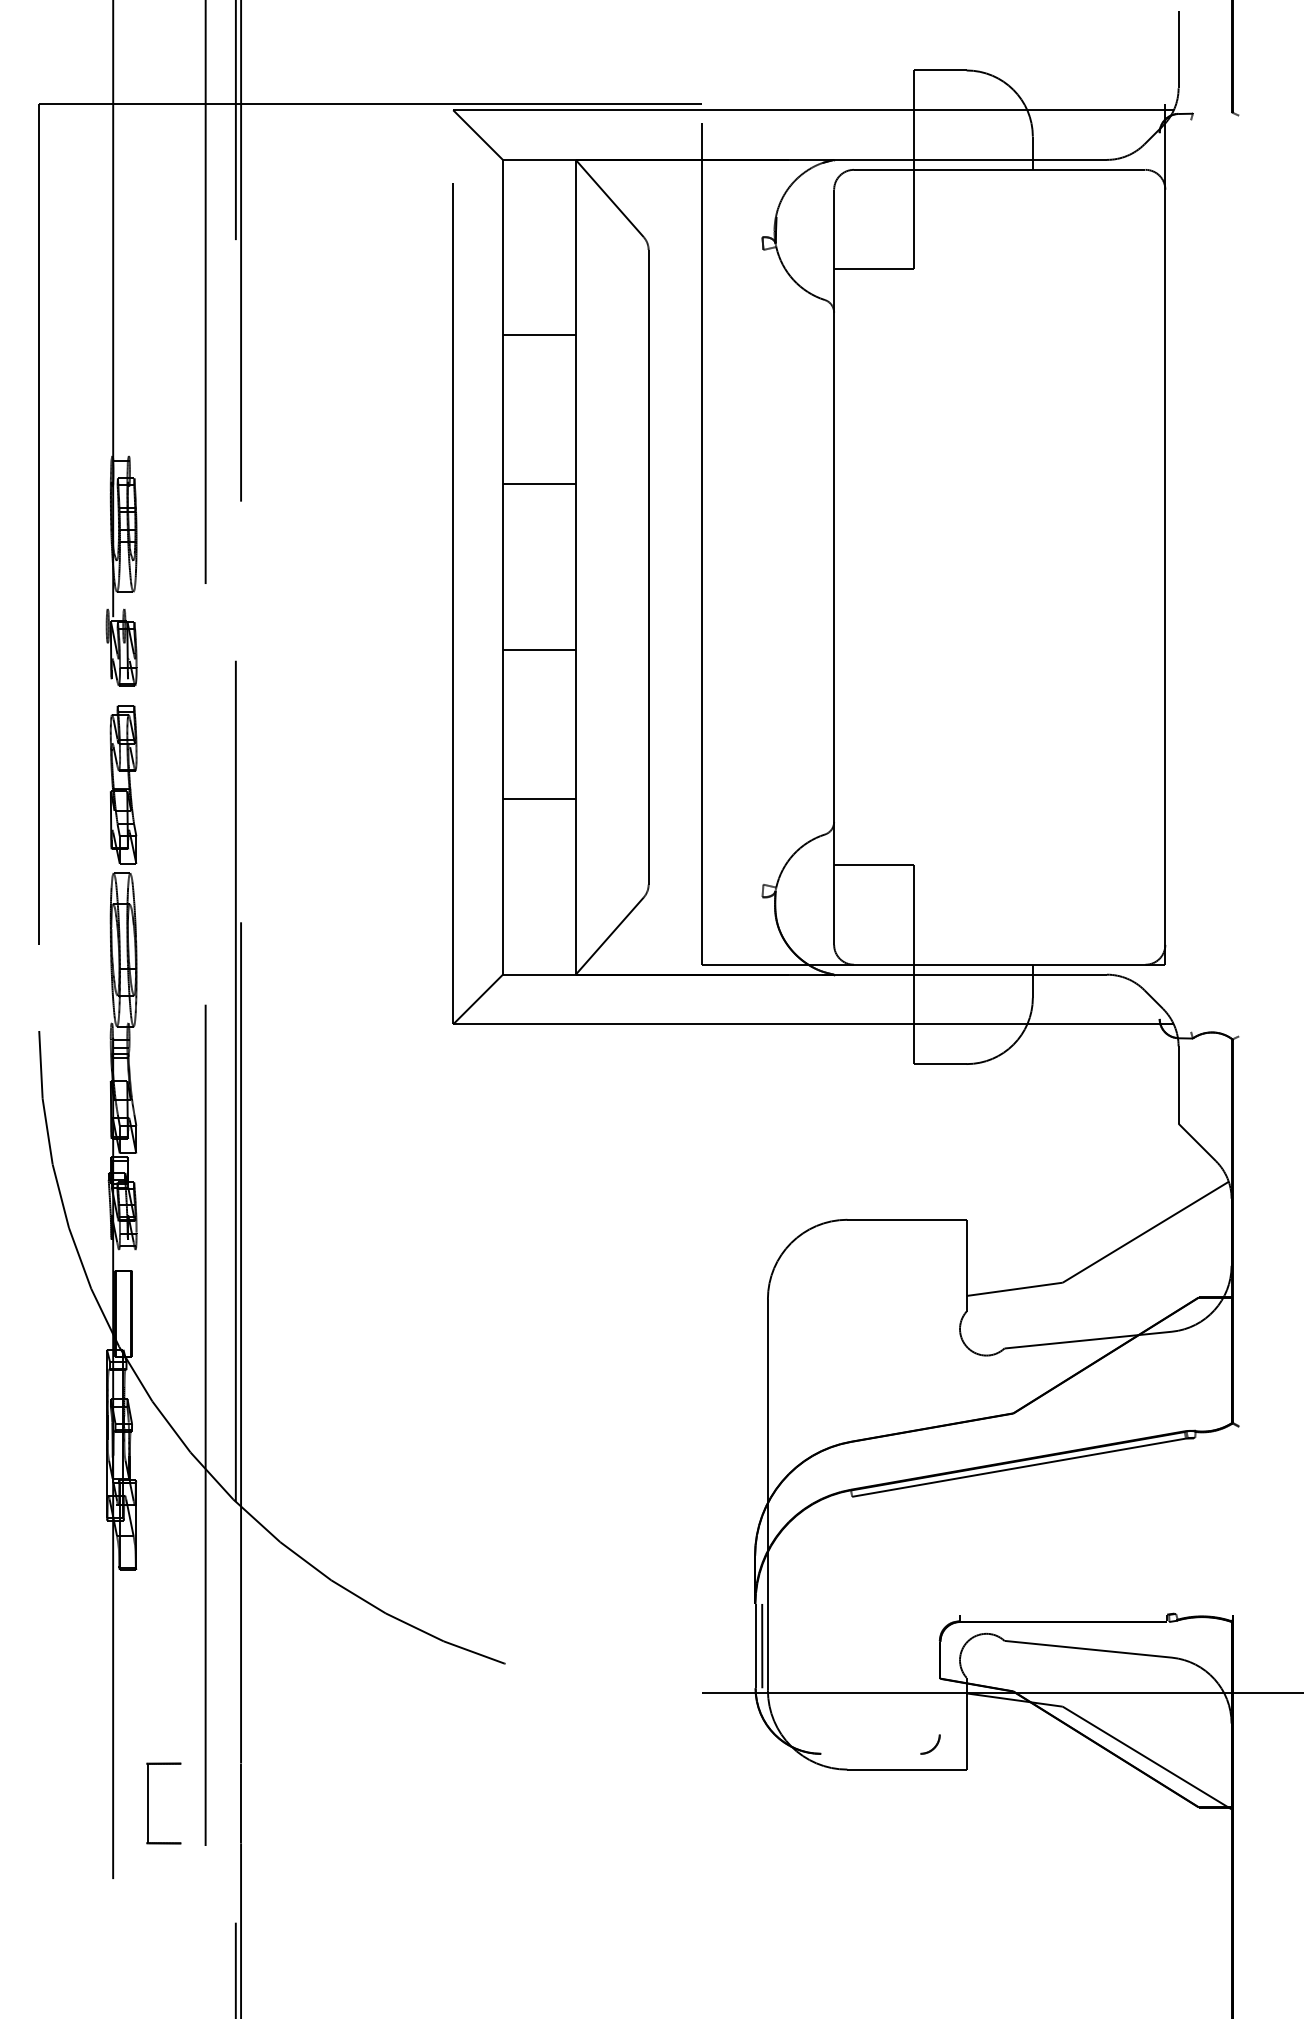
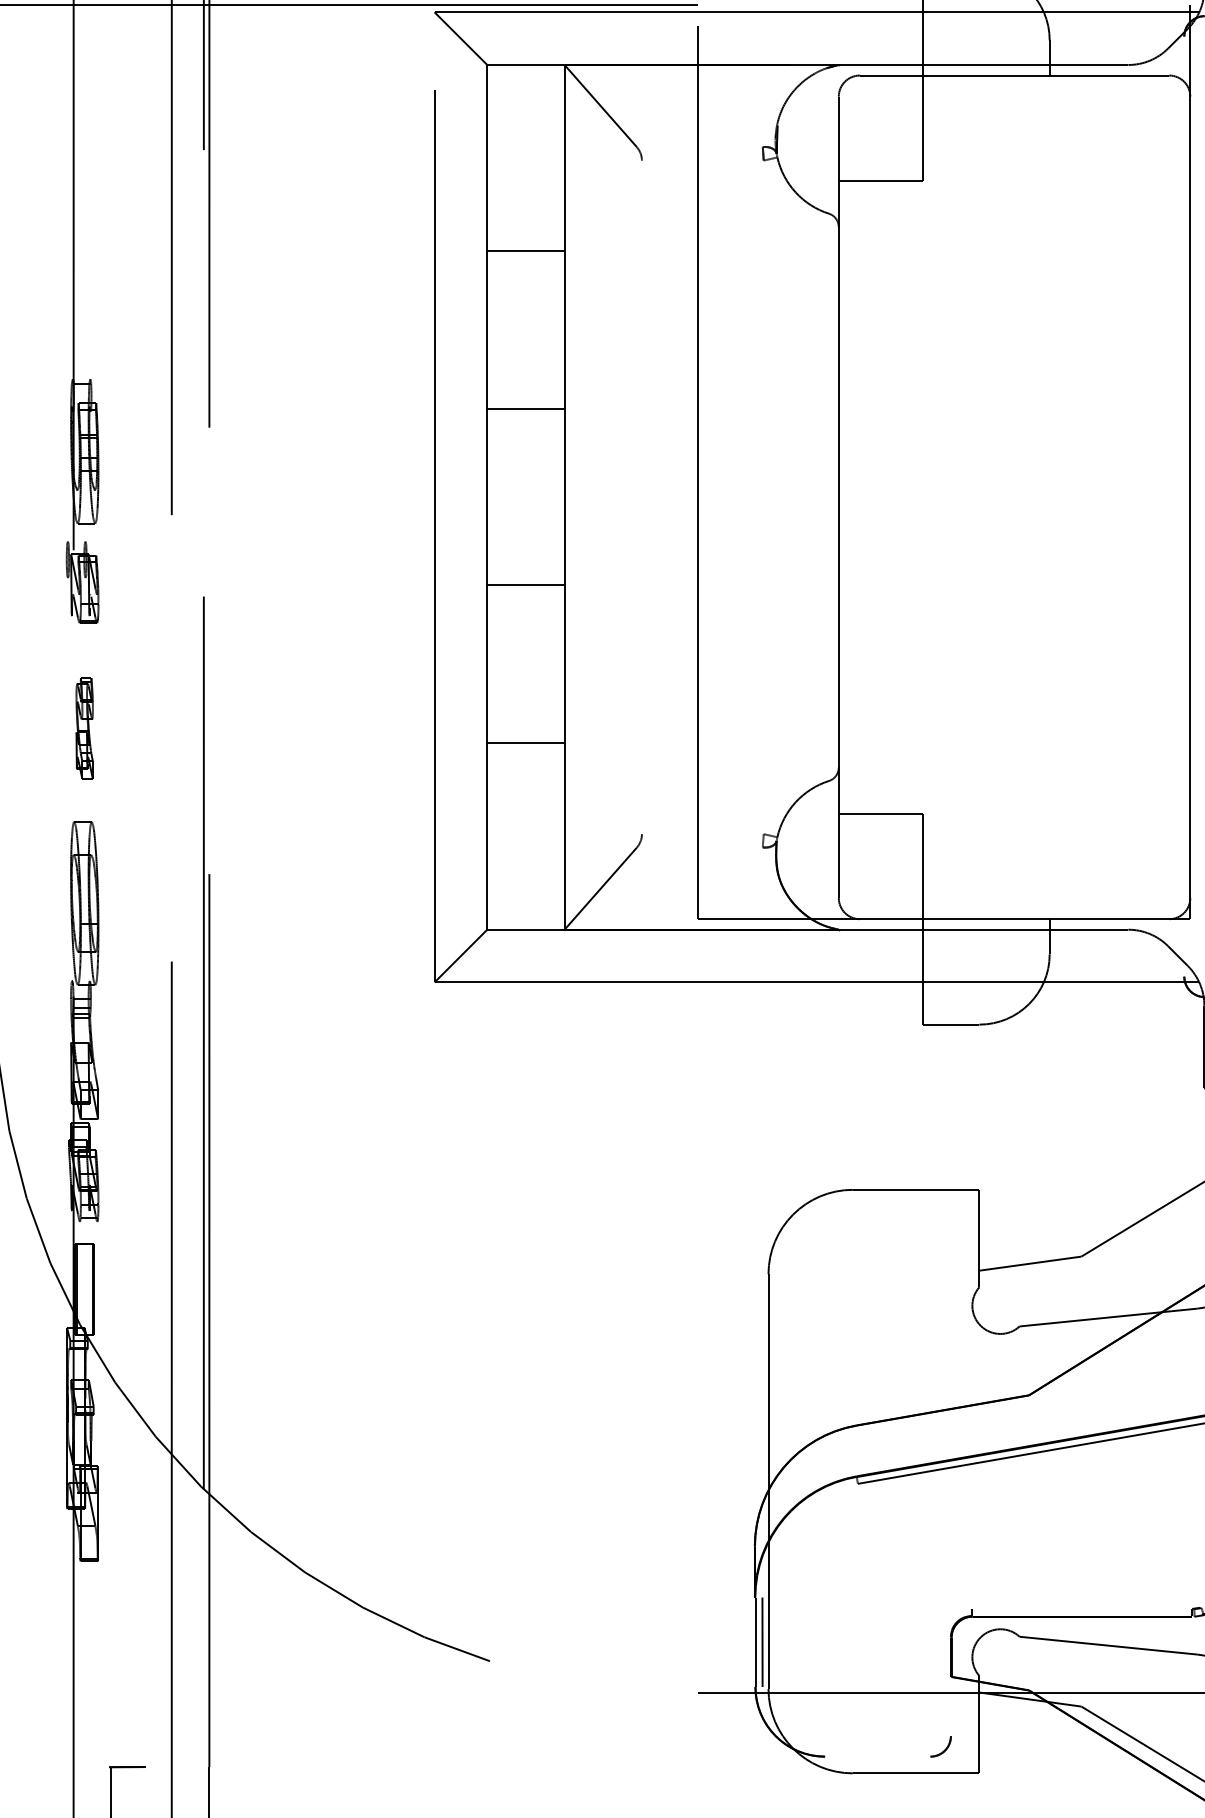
line: (648, 567) -> (641, 497), removed
part: (123, 784) -> (84, 727), size x0.6

